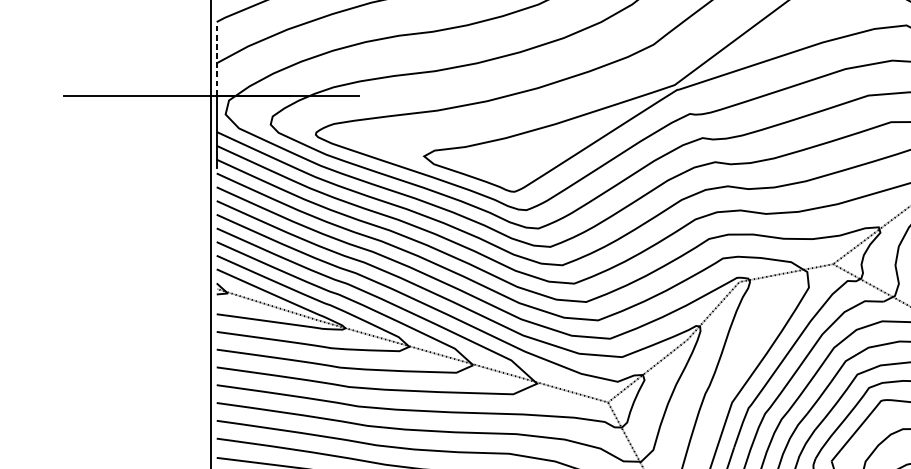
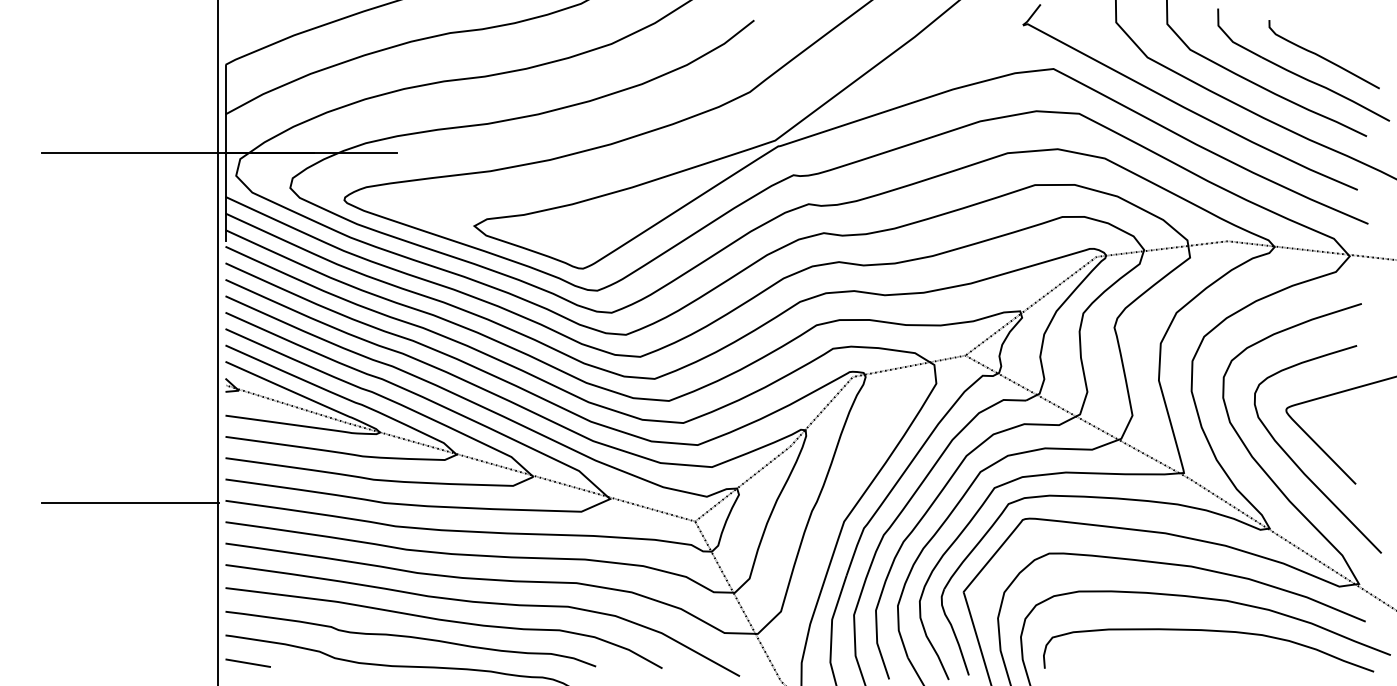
line: (217, 59) -> (226, 109), dashed -> solid
line: (137, 386) -> (130, 502), added

